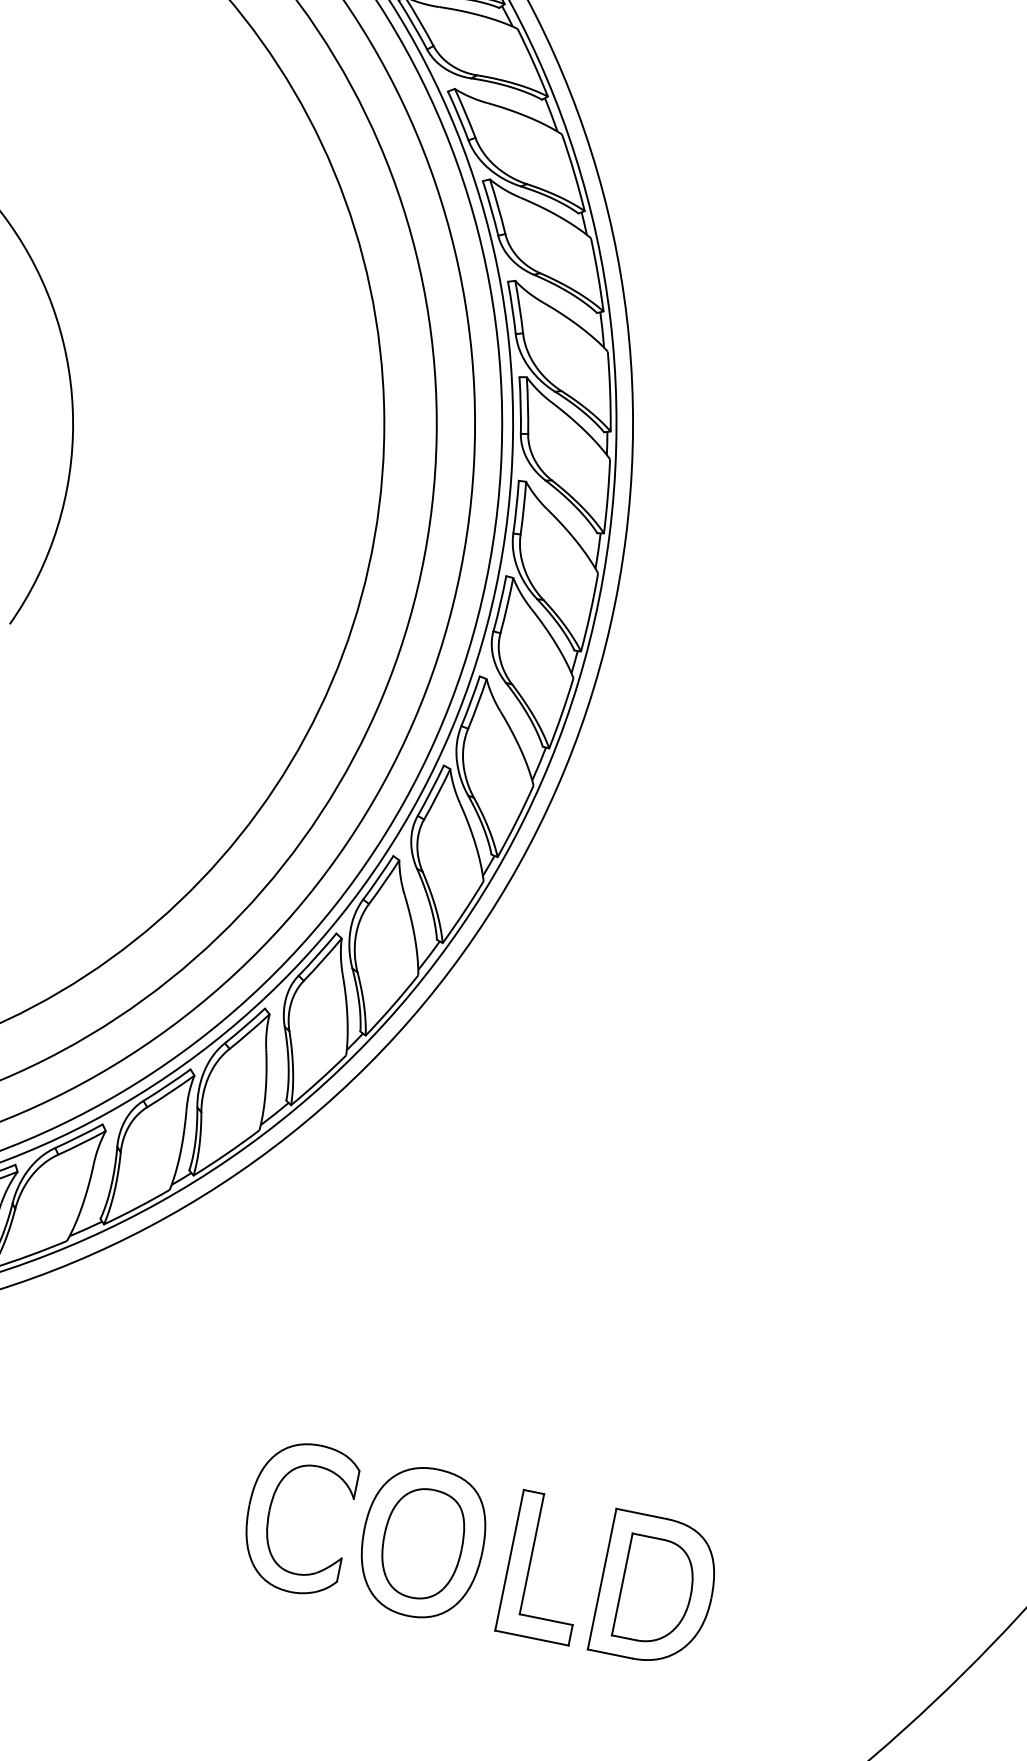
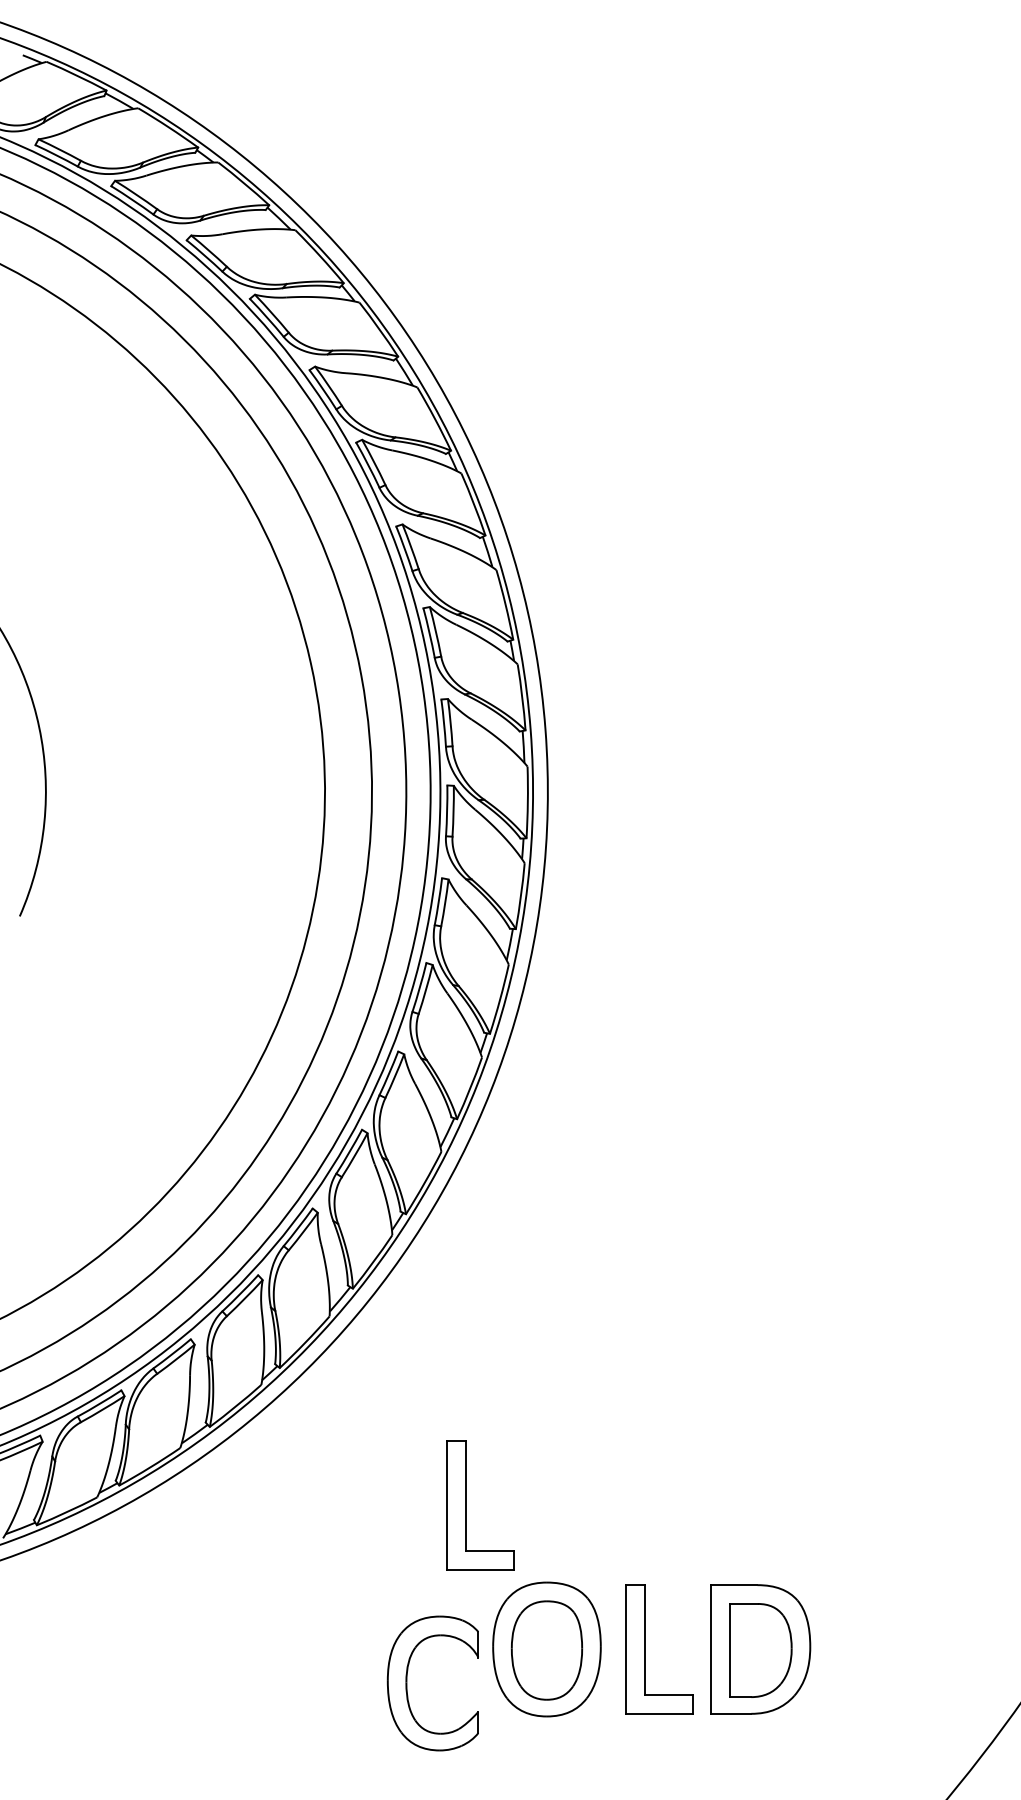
part: (367, 1367) -> (466, 1505), added
part: (270, 1511) -> (407, 1683), moved

